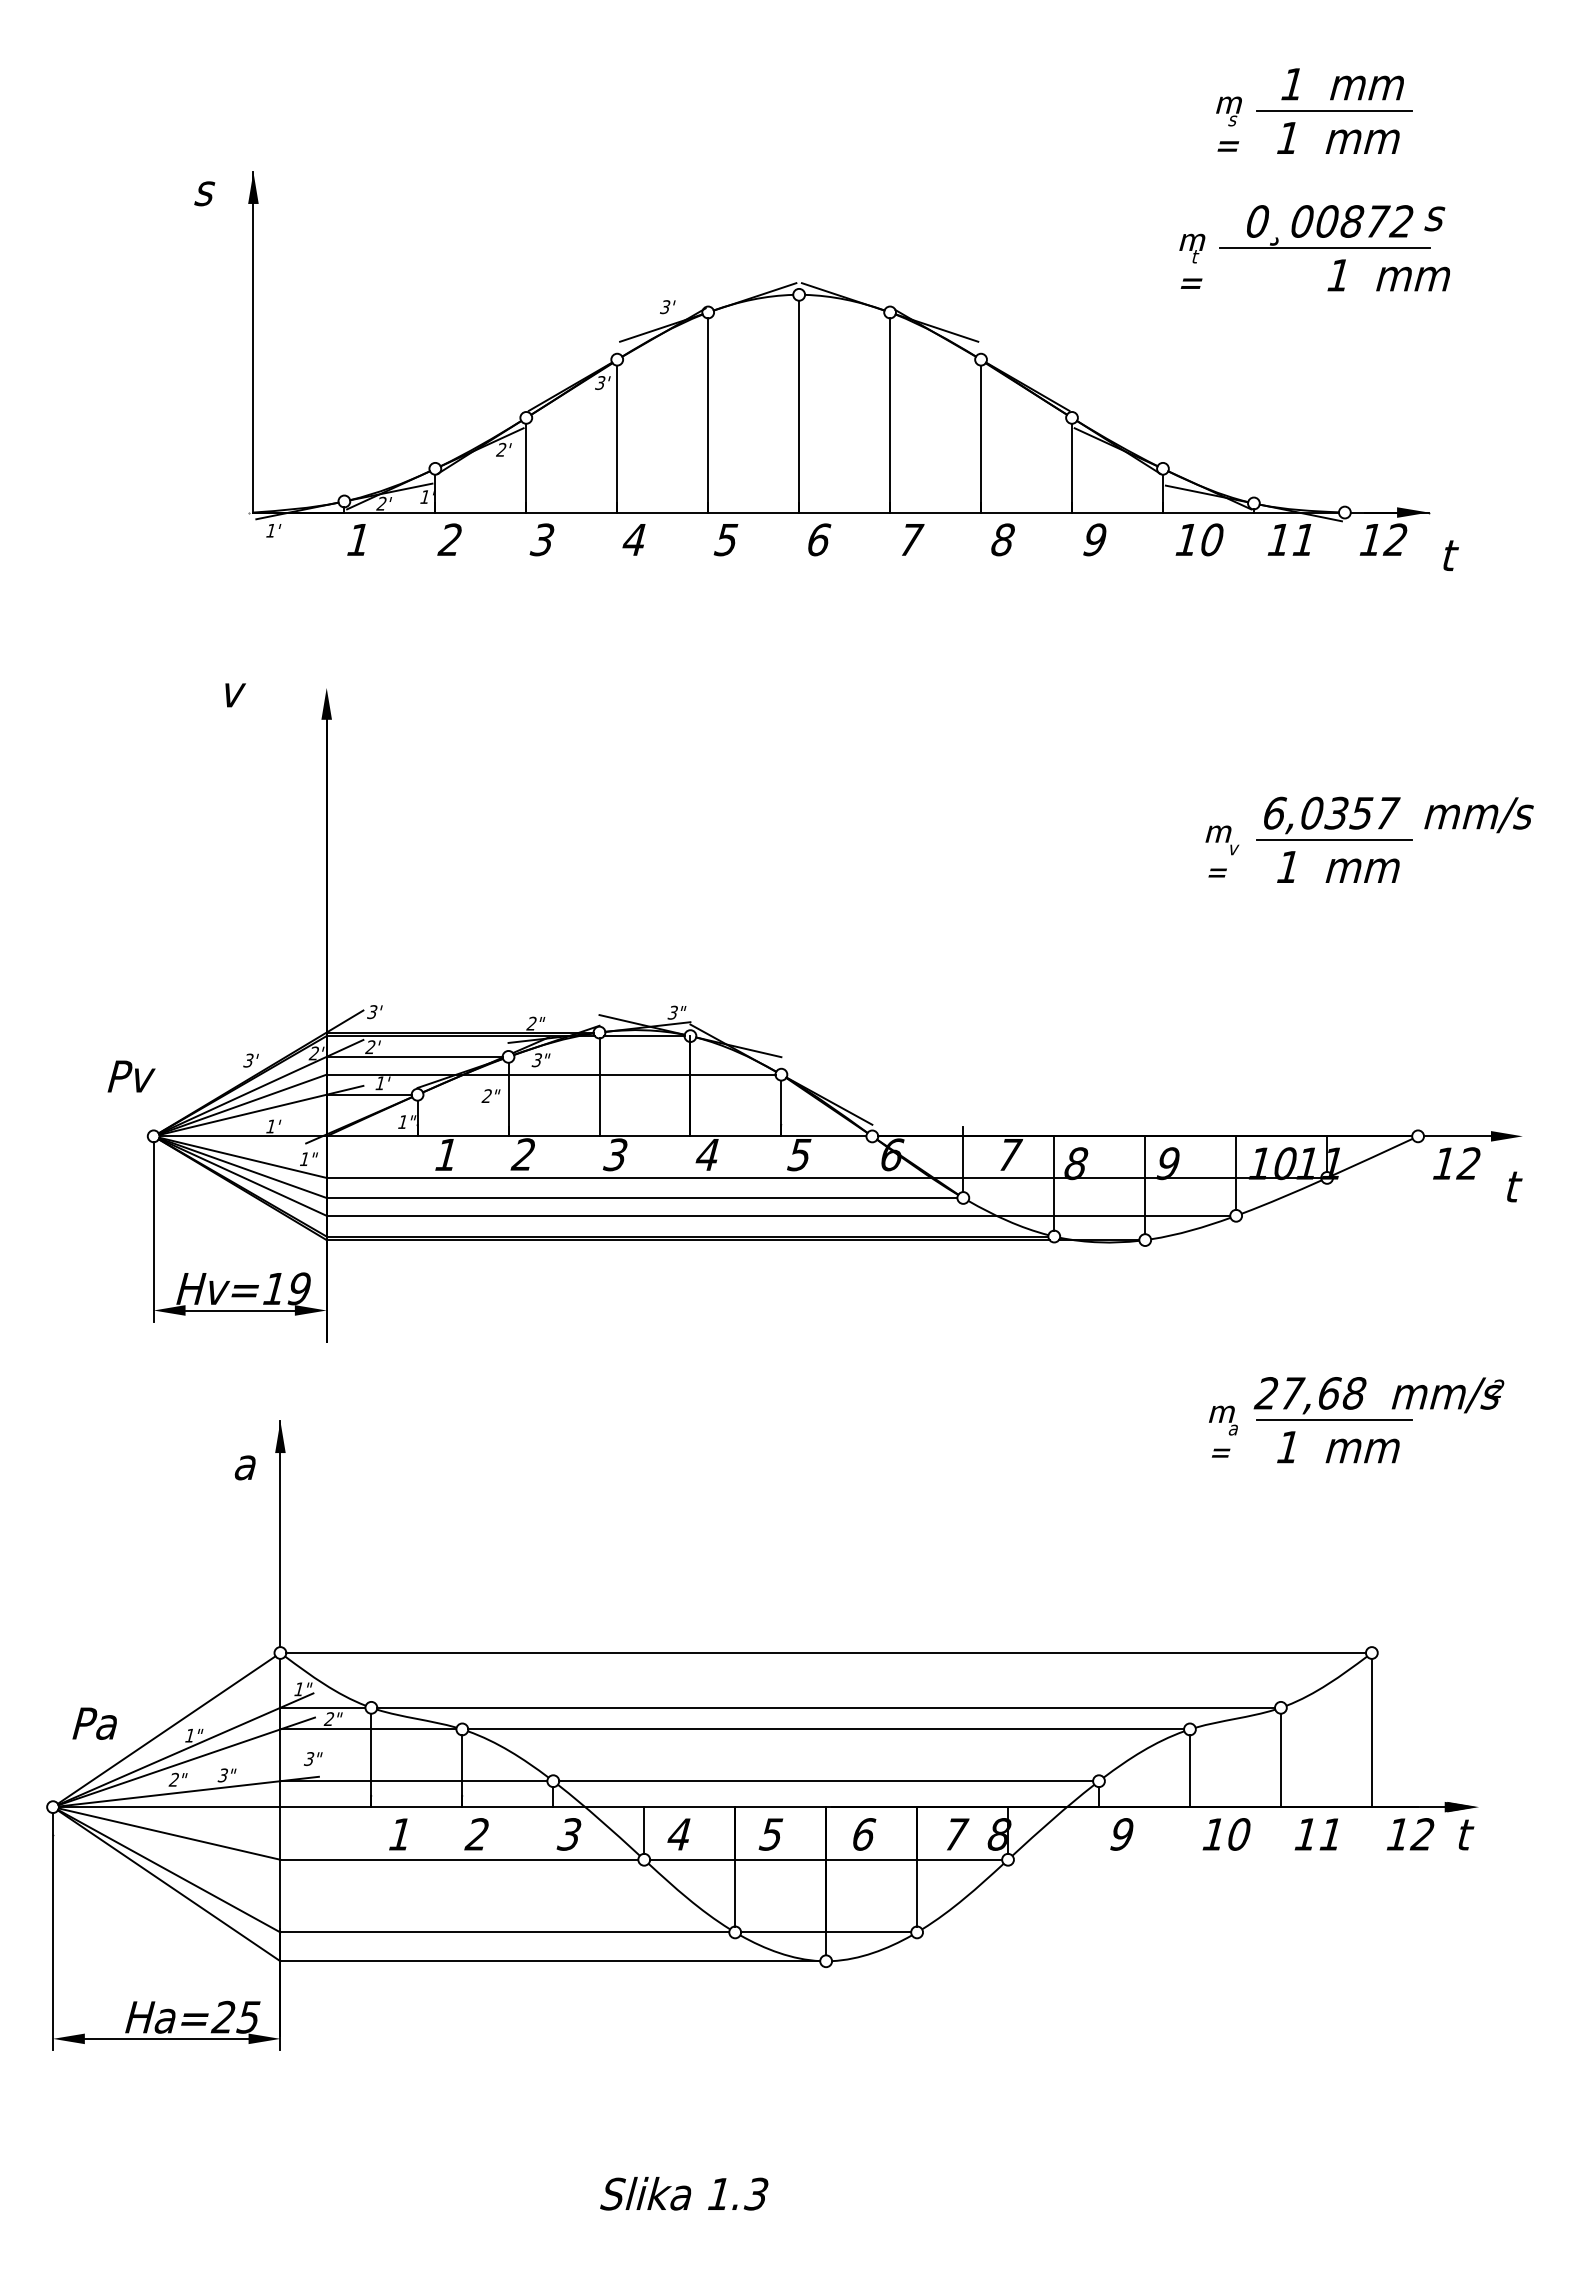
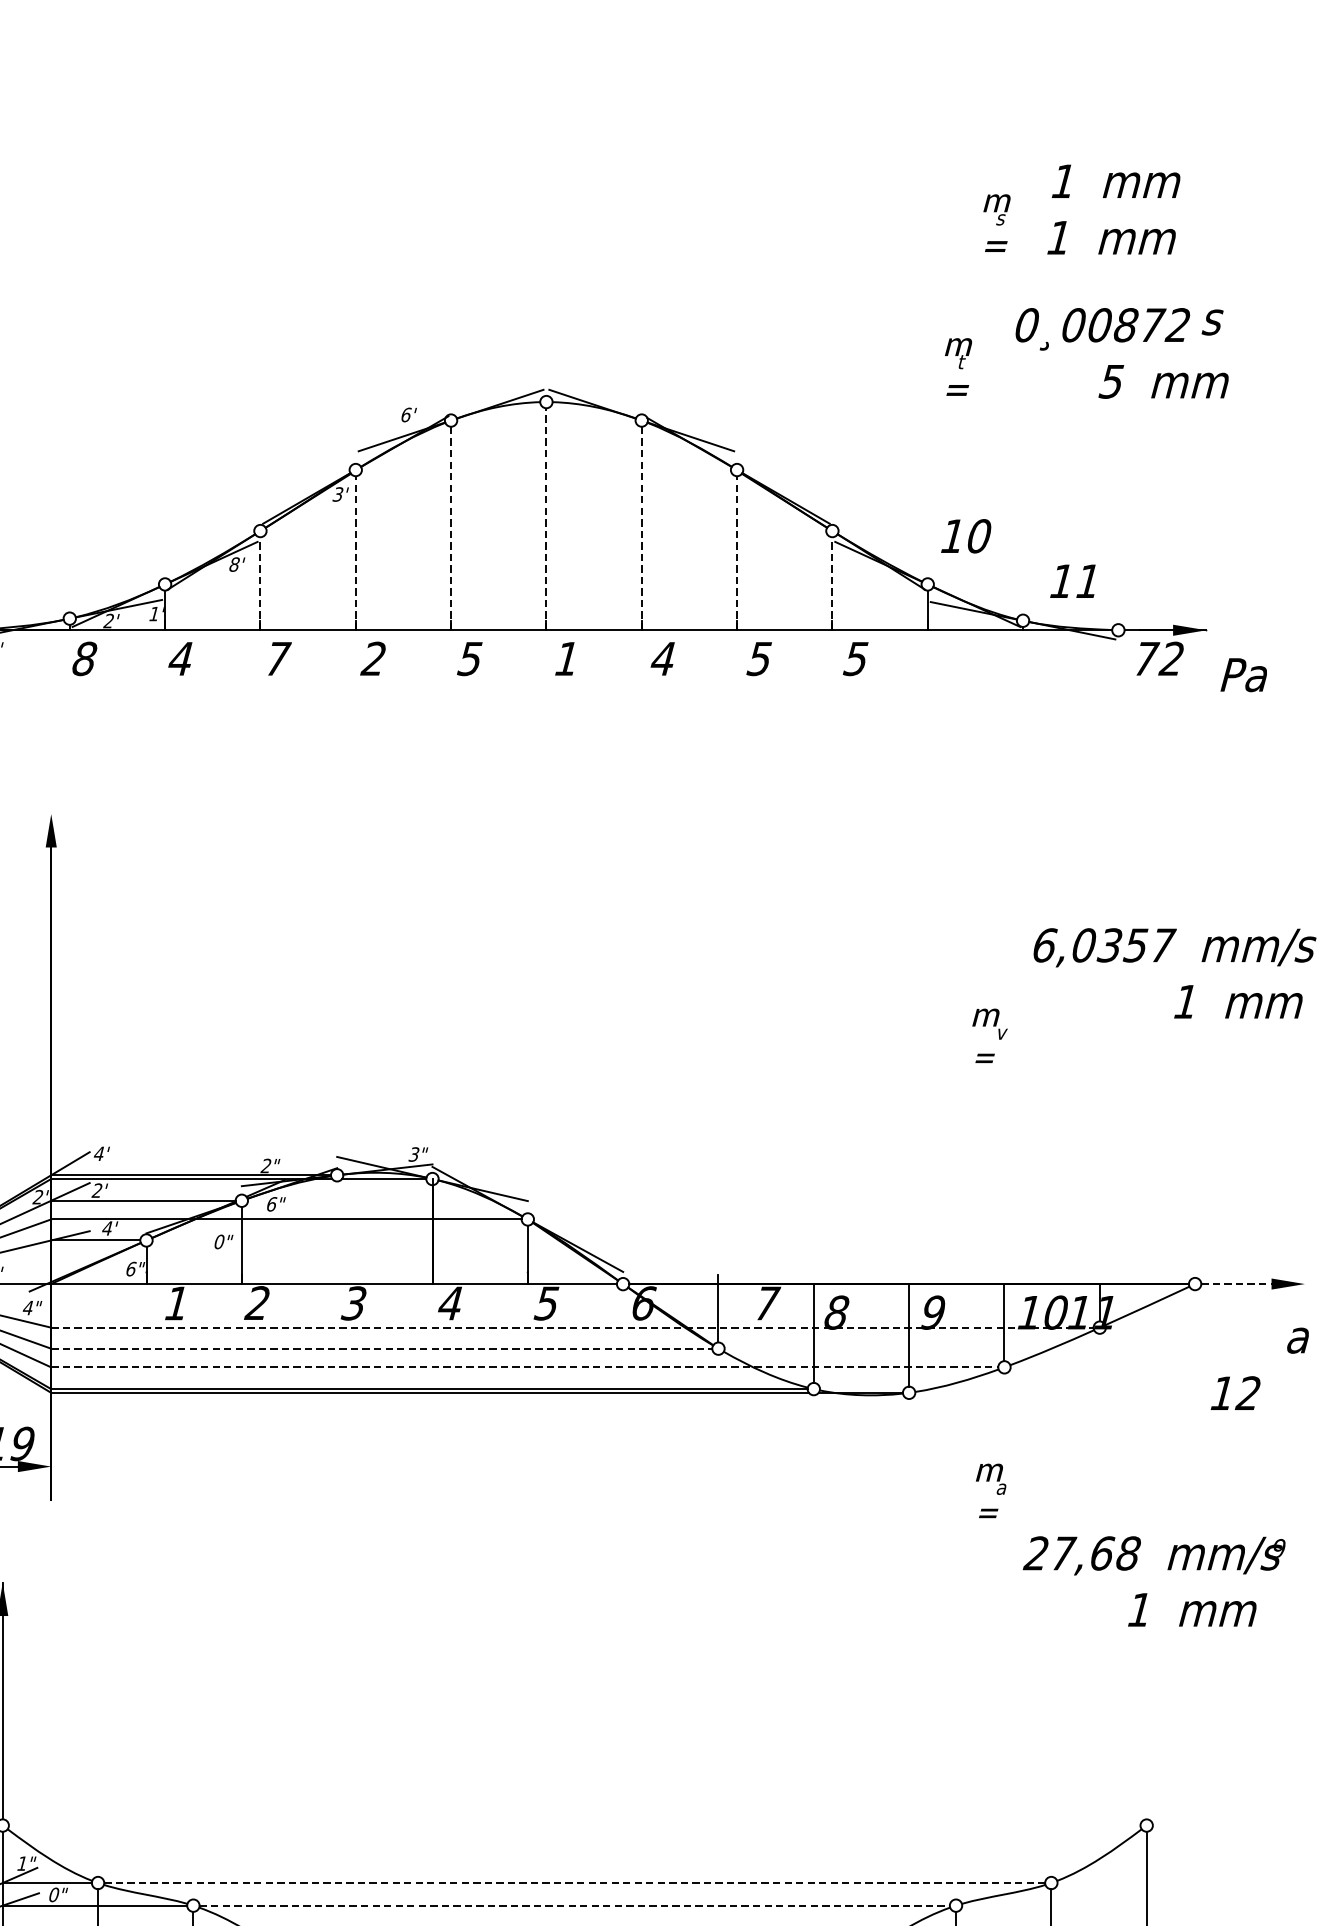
line: (1334, 110) -> (1107, 208), removed
line: (1324, 248) -> (1097, 353), removed
text: (1337, 275) -> (1110, 381), 1 -> 5
text: (665, 307) -> (406, 415), 3' -> 6'
line: (799, 406) -> (546, 519), solid -> dashed
line: (708, 414) -> (451, 527), solid -> dashed
line: (890, 414) -> (642, 527), solid -> dashed
line: (617, 438) -> (356, 552), solid -> dashed
line: (981, 438) -> (737, 552), solid -> dashed
text: (501, 449) -> (234, 564), 2' -> 8'
line: (526, 467) -> (260, 583), solid -> dashed
line: (1072, 467) -> (832, 583), solid -> dashed
text: (358, 539) -> (84, 658), 1 -> 8
text: (449, 539) -> (179, 658), 2 -> 4
text: (542, 539) -> (277, 658), 3 -> 7
text: (633, 539) -> (372, 658), 4 -> 2
text: (819, 539) -> (567, 658), 6 -> 1
text: (911, 539) -> (664, 658), 7 -> 4
text: (1002, 539) -> (759, 658), 8 -> 5
text: (1094, 539) -> (855, 658), 9 -> 5
text: (1199, 539) -> (966, 535), moved
text: (1289, 539) -> (1072, 580), moved
text: (1371, 539) -> (1146, 658), 12 -> 72
text: (1464, 555) -> (1243, 675), t -> Pa
line: (1334, 839) -> (1107, 972), removed
text: (1222, 851) -> (990, 1035), moved
text: (1338, 866) -> (1238, 1001), moved
text: (372, 1012) -> (99, 1154), 3' -> 4'
text: (536, 1060) -> (271, 1204), 3" -> 6"
text: (379, 1083) -> (106, 1228), 1' -> 4'
line: (599, 1087) -> (337, 1232), removed
text: (486, 1096) -> (218, 1242), 2" -> 0"
text: (403, 1122) -> (131, 1269), 1" -> 6"
line: (1460, 1136) -> (1239, 1284), solid -> dashed
text: (304, 1158) -> (27, 1307), 1" -> 4"
text: (1456, 1163) -> (1235, 1393), moved
line: (824, 1177) -> (572, 1327), solid -> dashed
text: (1515, 1186) -> (1297, 1336), t -> a
line: (642, 1197) -> (382, 1348), solid -> dashed
line: (778, 1215) -> (524, 1367), solid -> dashed
text: (1498, 1388) -> (1279, 1548), 2 -> 9
line: (1334, 1420) -> (1107, 1581), removed
text: (1223, 1431) -> (991, 1490), moved
text: (1338, 1447) -> (1192, 1610), moved
line: (825, 1653) -> (574, 1826), removed
line: (826, 1707) -> (575, 1882), solid -> dashed
text: (328, 1719) -> (53, 1895), 2" -> 0"
line: (826, 1729) -> (575, 1905), solid -> dashed

